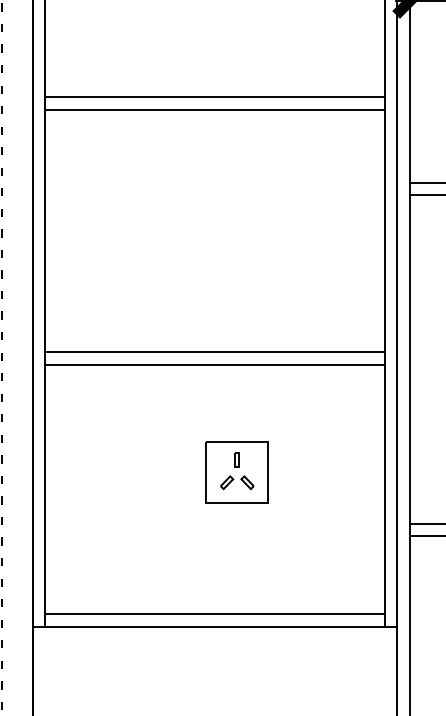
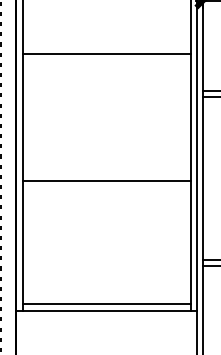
line: (214, 97) -> (106, 48), removed
line: (214, 351) -> (106, 174), removed
part: (237, 471) -> (117, 233), removed

